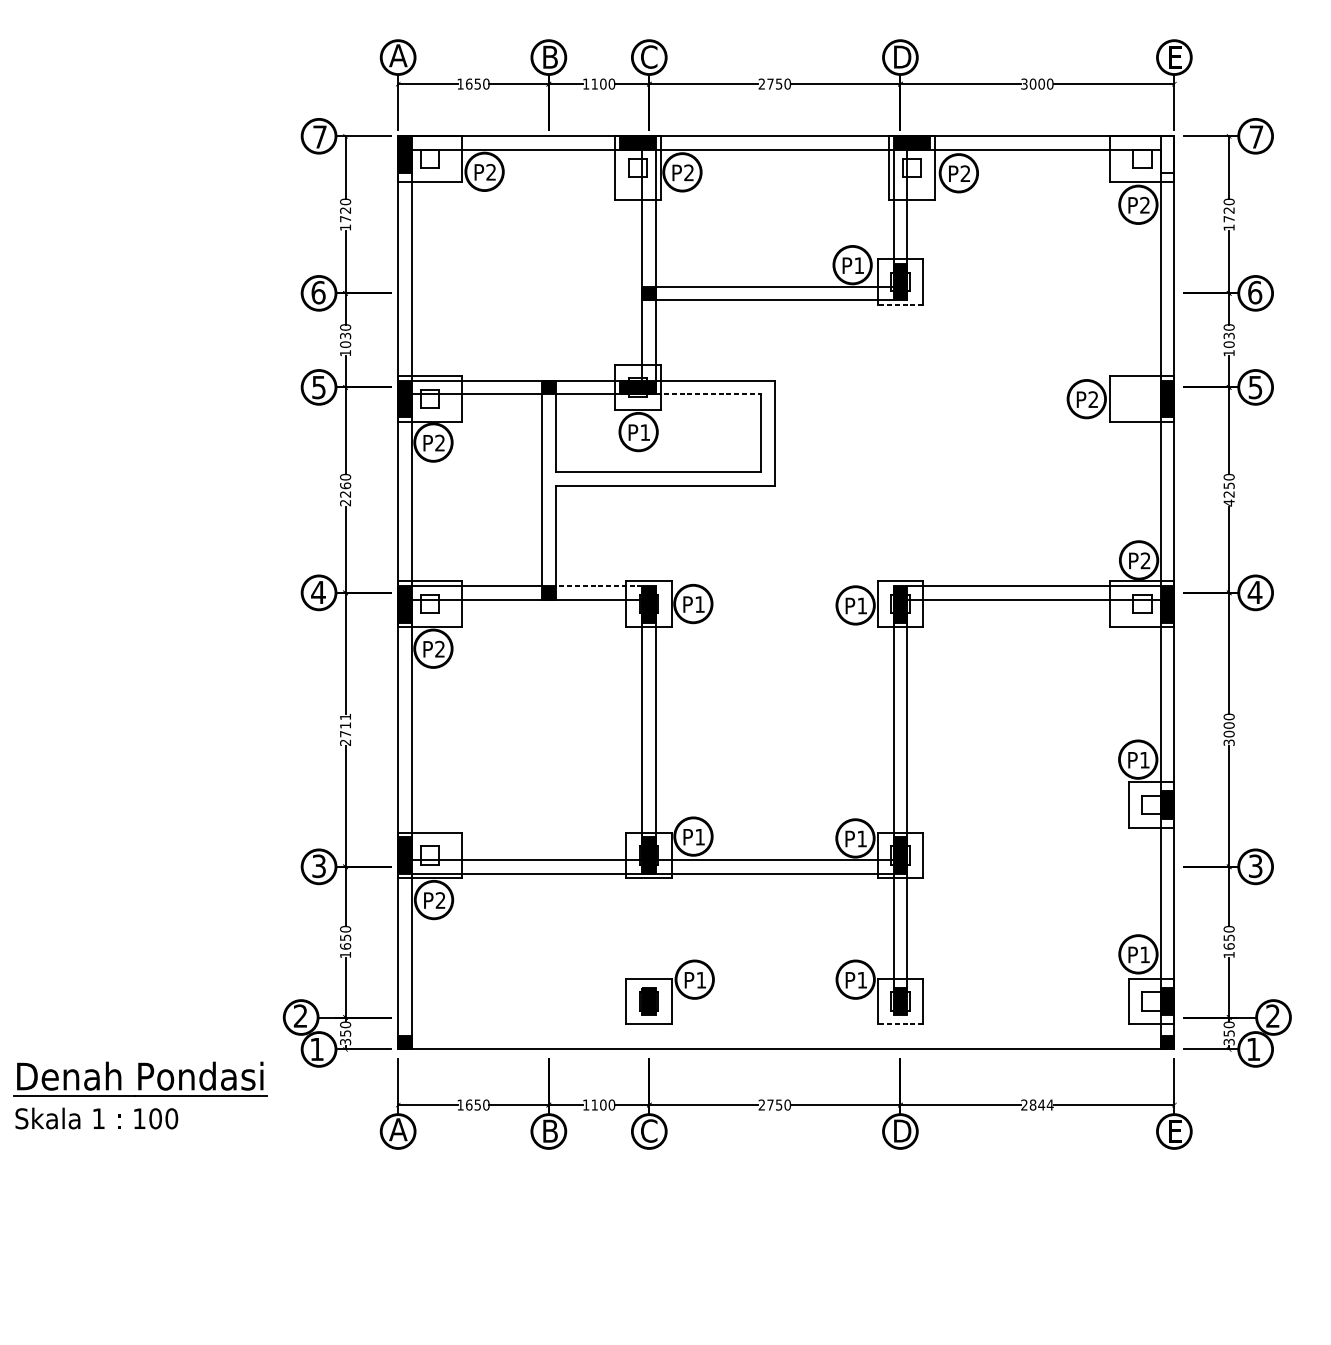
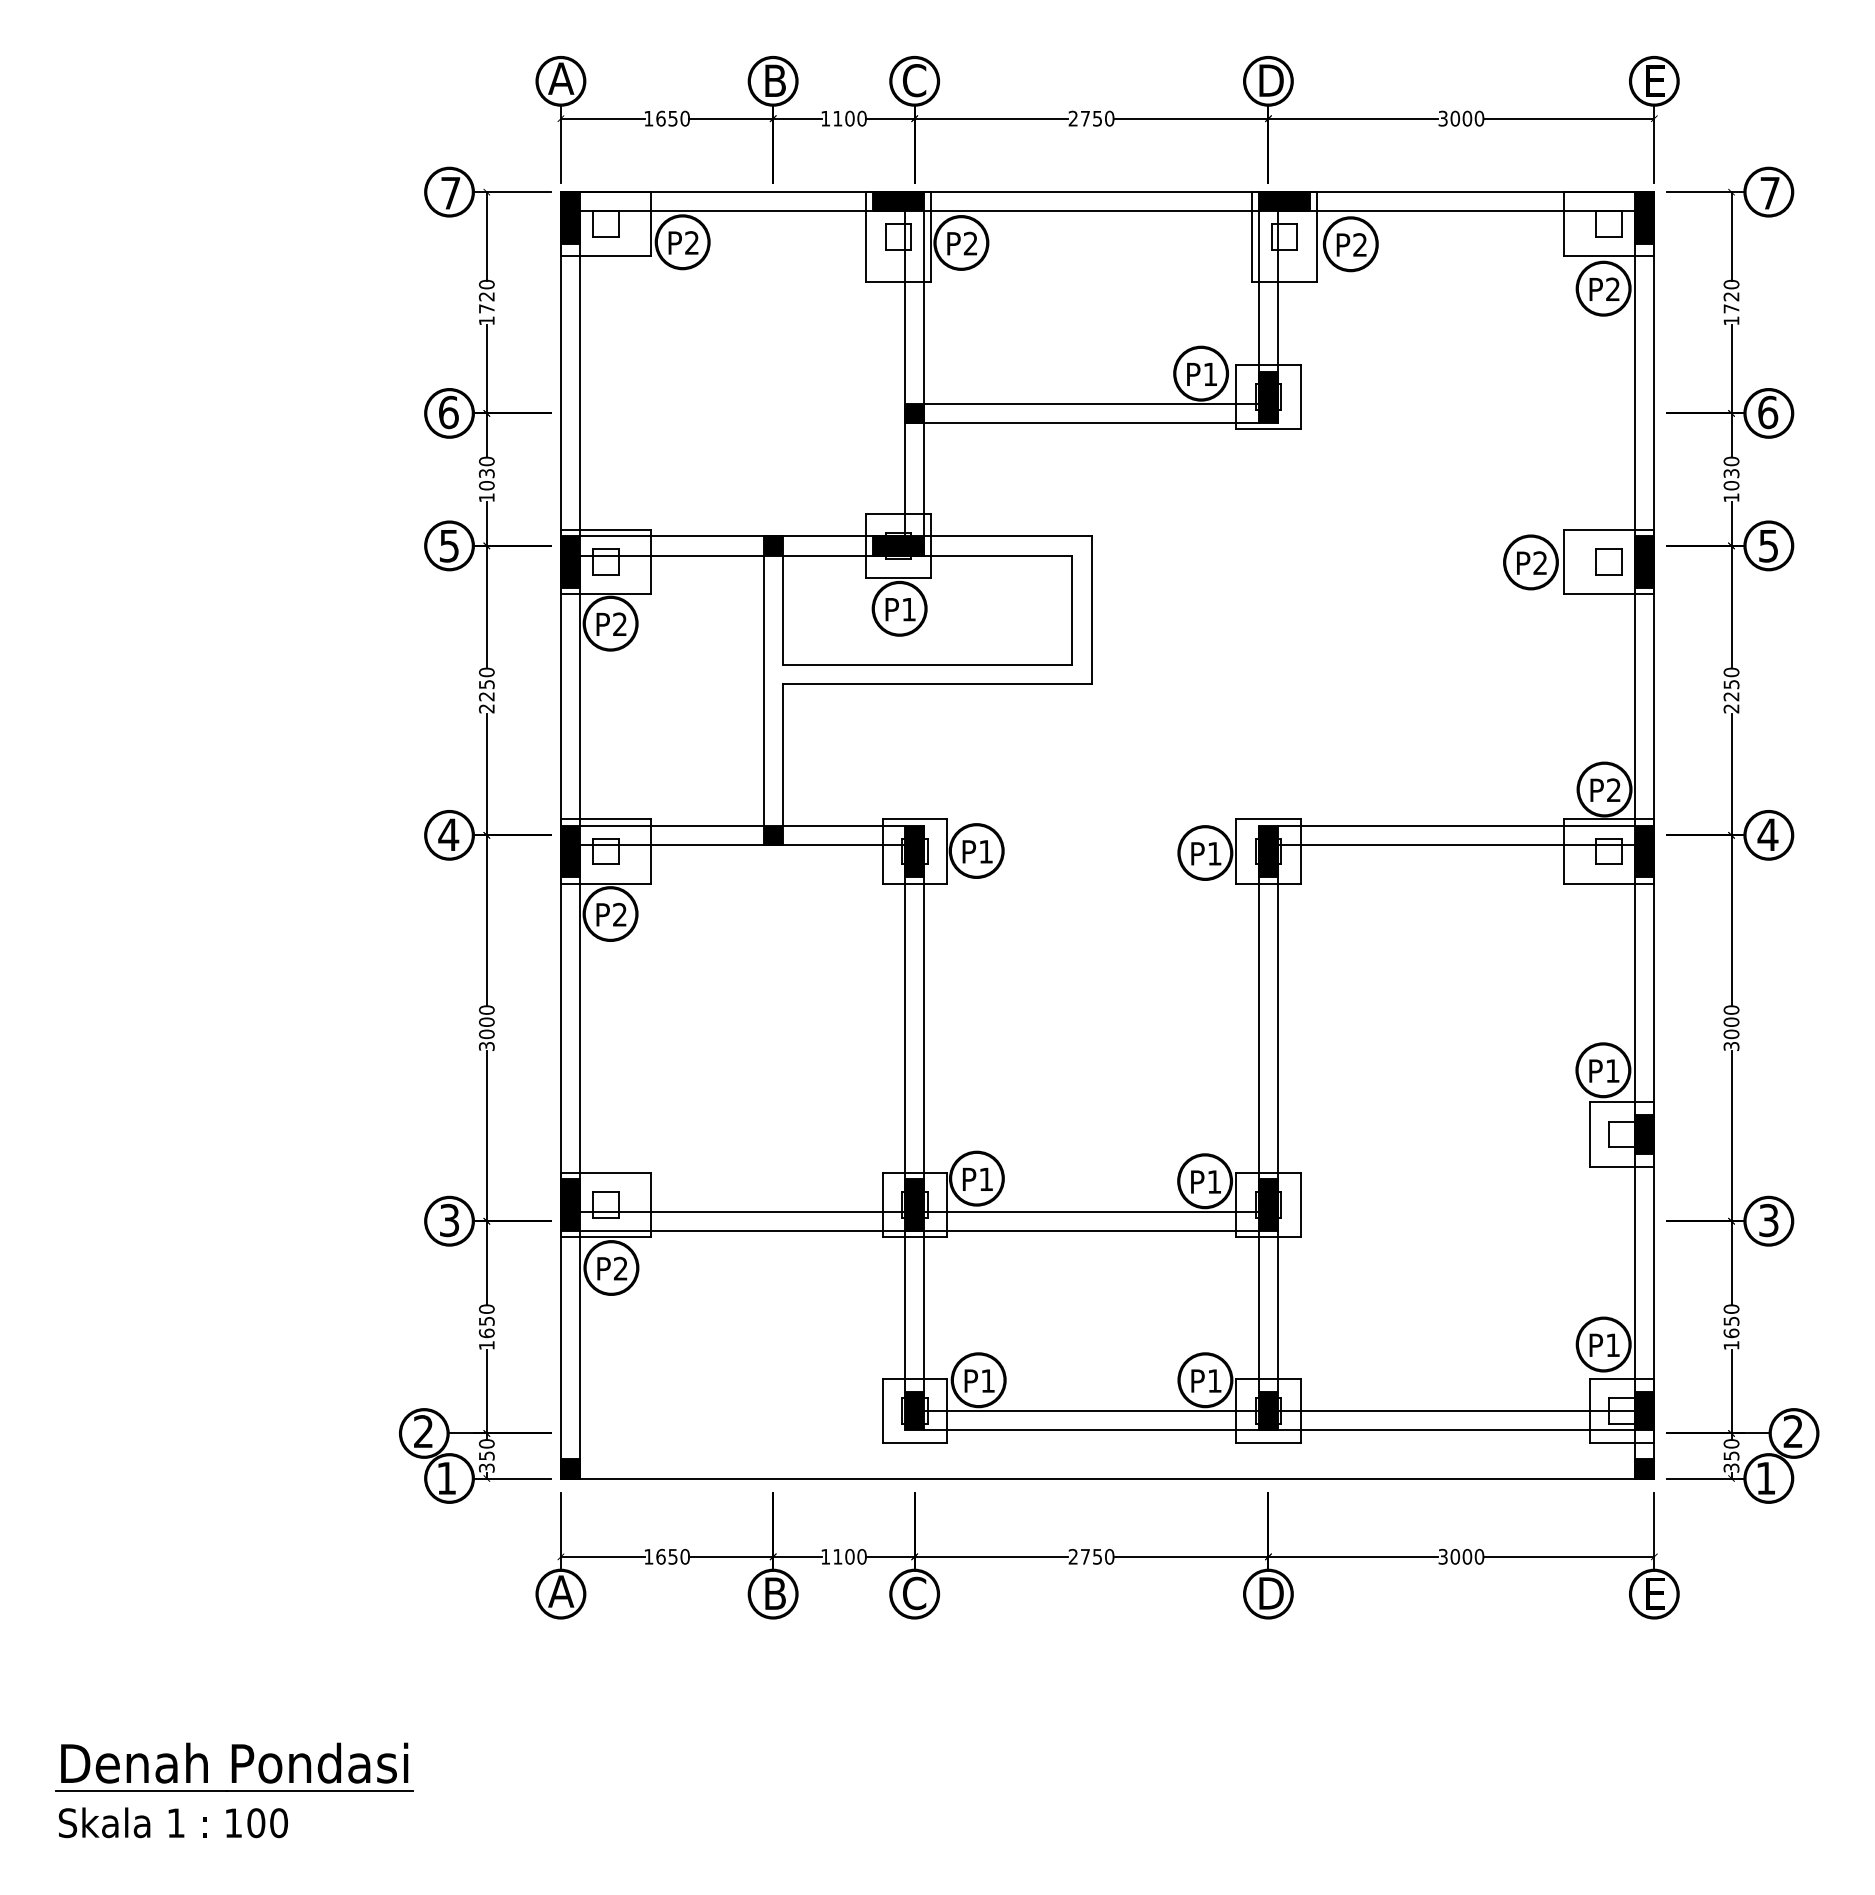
fill: (1167, 154) -> (1644, 217), added
line: (899, 304) -> (1267, 429), dashed -> solid
line: (708, 394) -> (998, 555), dashed -> solid
part: (1141, 398) -> (1608, 561), added
text: (345, 485) -> (486, 684), 2260 -> 2250
text: (1229, 502) -> (1731, 708), 4250 -> 2250
line: (598, 585) -> (843, 825), dashed -> solid
text: (345, 729) -> (486, 1027), 2711 -> 3000
line: (642, 930) -> (905, 1310), added
line: (656, 930) -> (924, 1310), added
line: (774, 1001) -> (1091, 1410), added
line: (1033, 1001) -> (1456, 1410), added
line: (908, 1015) -> (1279, 1430), added
line: (899, 1024) -> (1267, 1443), dashed -> solid
part: (140, 1095) -> (234, 1790), moved
text: (1037, 1104) -> (1461, 1556), 2844 -> 3000

